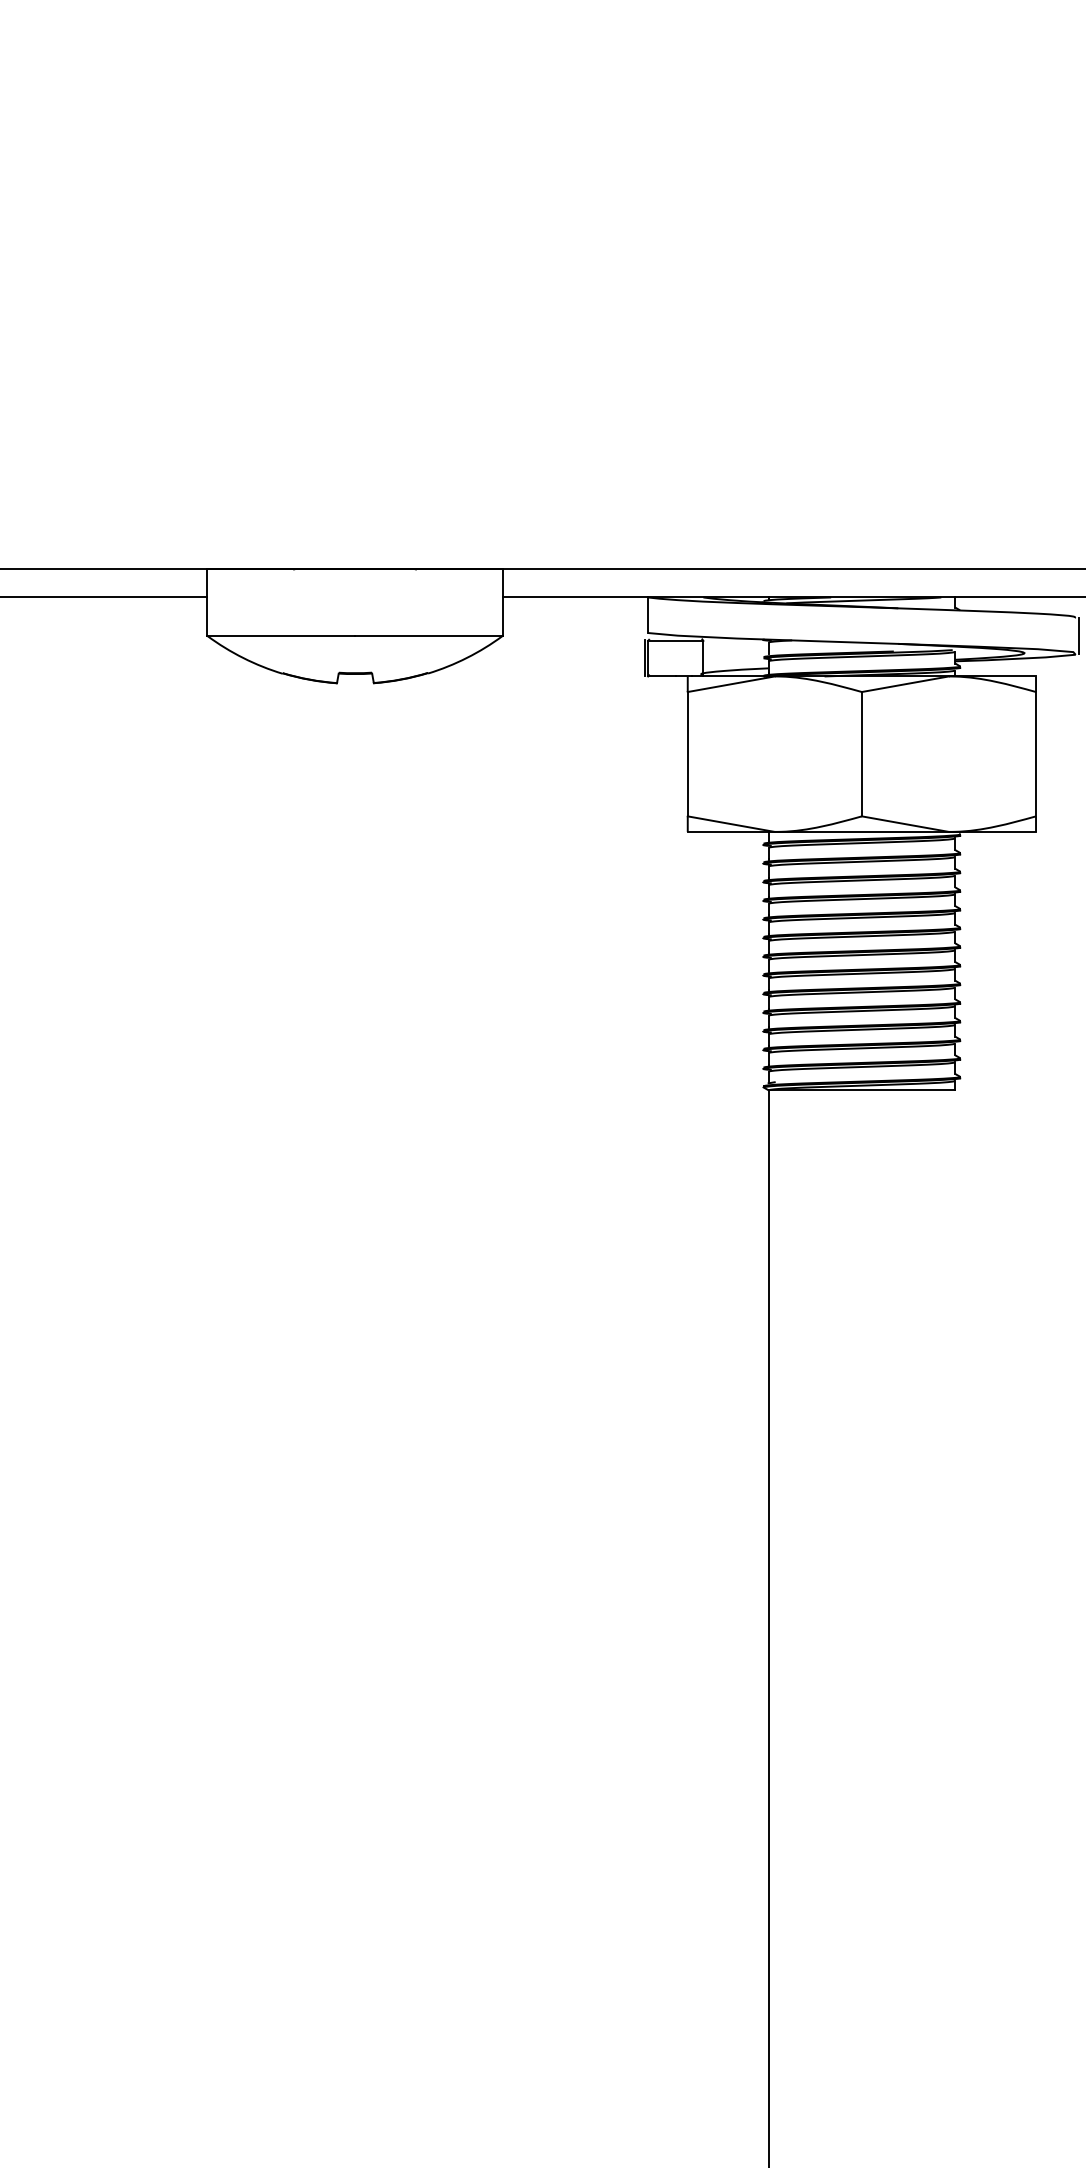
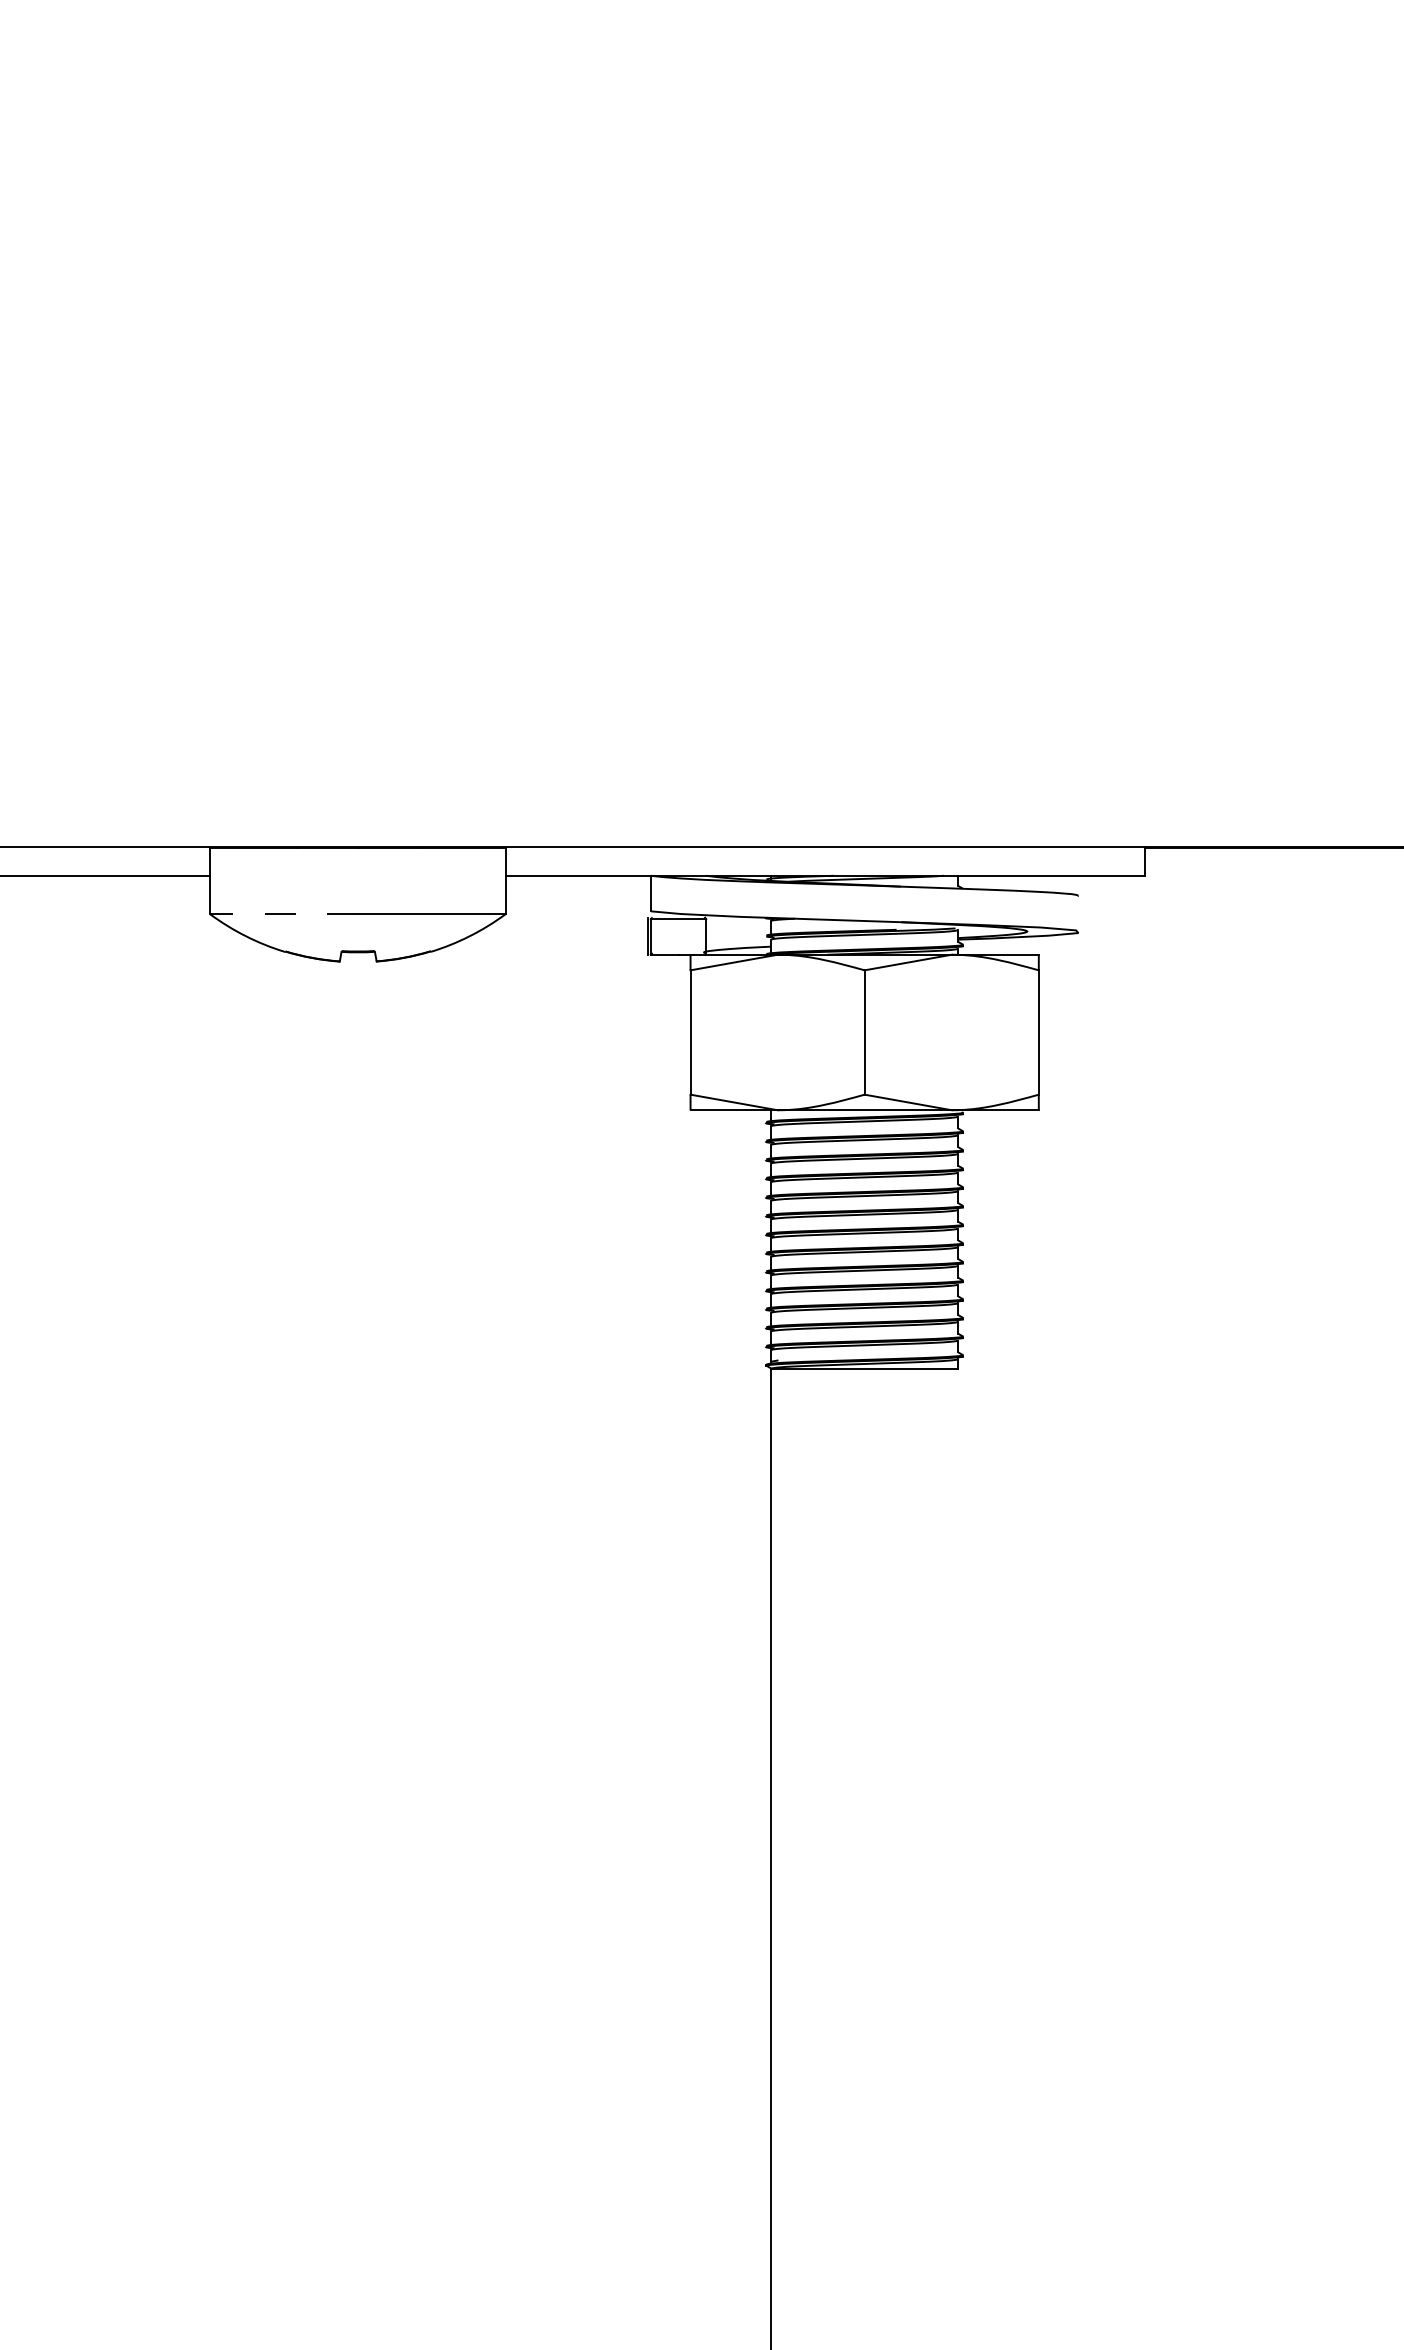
line: (1078, 635) -> (1081, 913), removed
line: (281, 636) -> (284, 914), solid -> dashed

